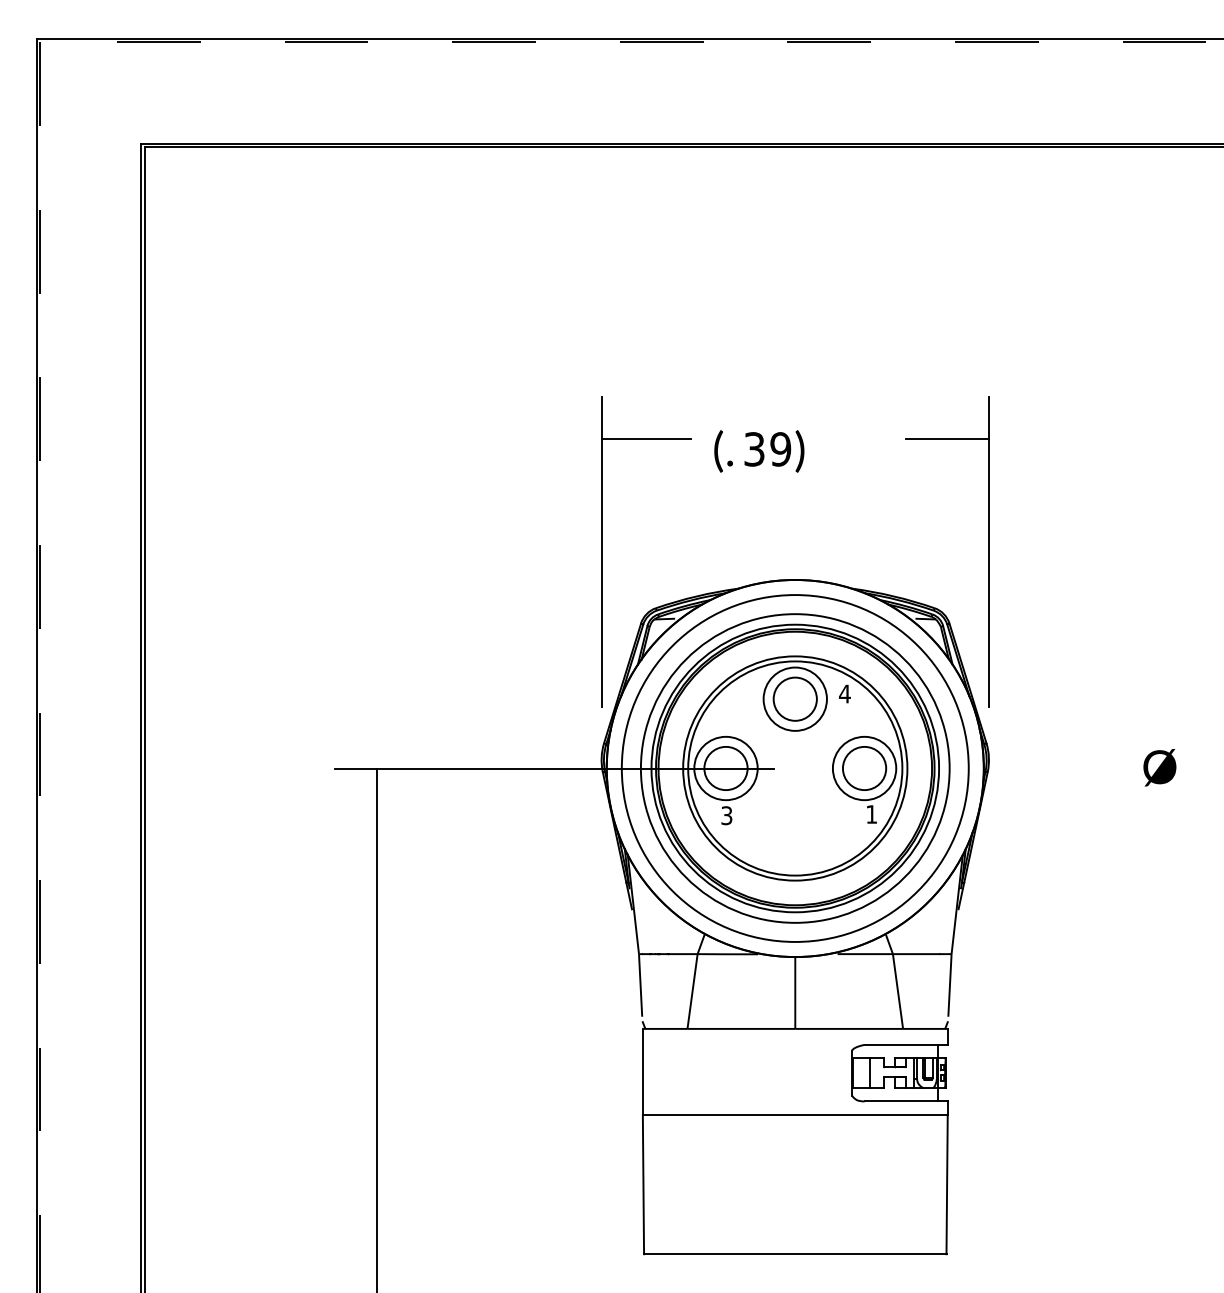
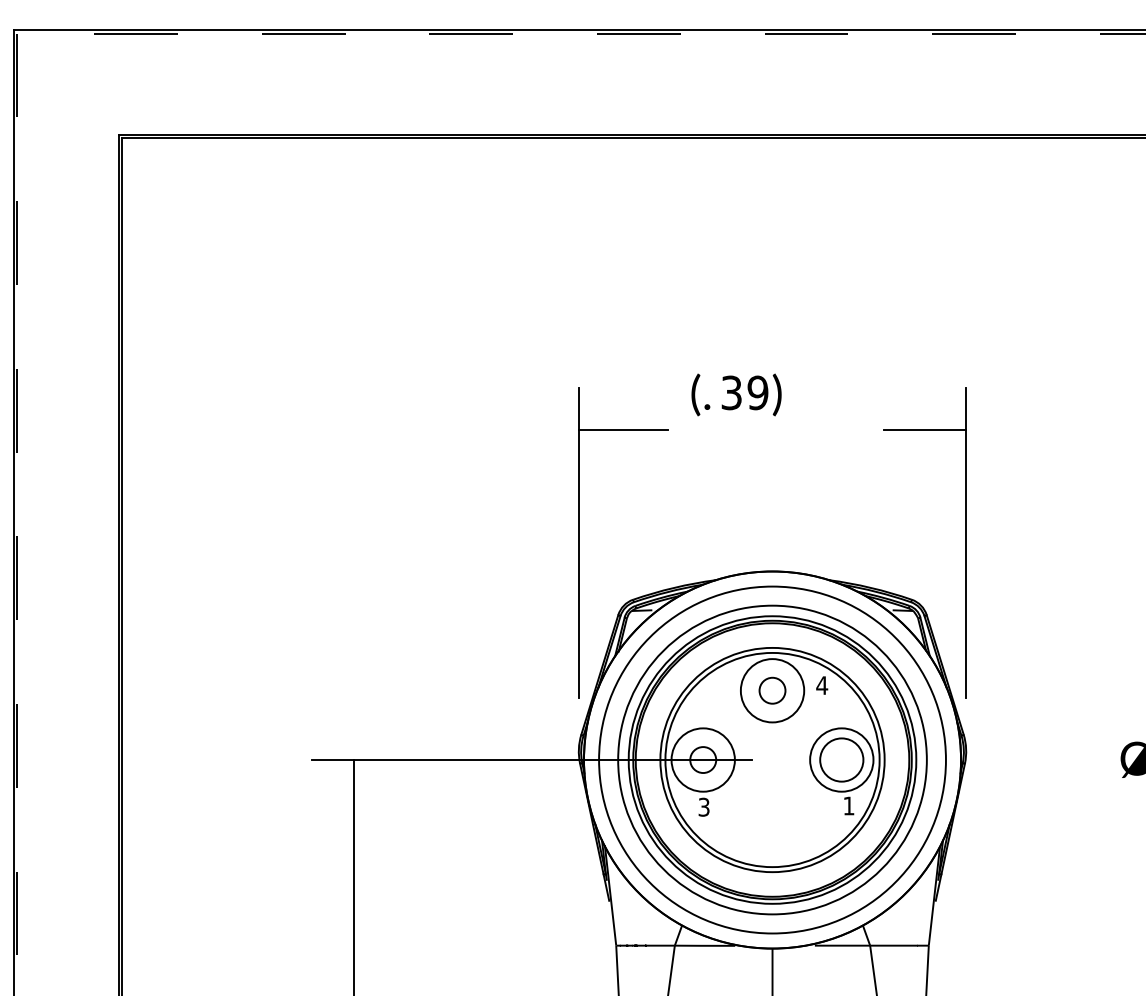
text: (759, 451) -> (736, 395), moved
circle: (794, 698) -> (771, 690), size x0.6
circle: (725, 768) -> (702, 760), size x0.6

